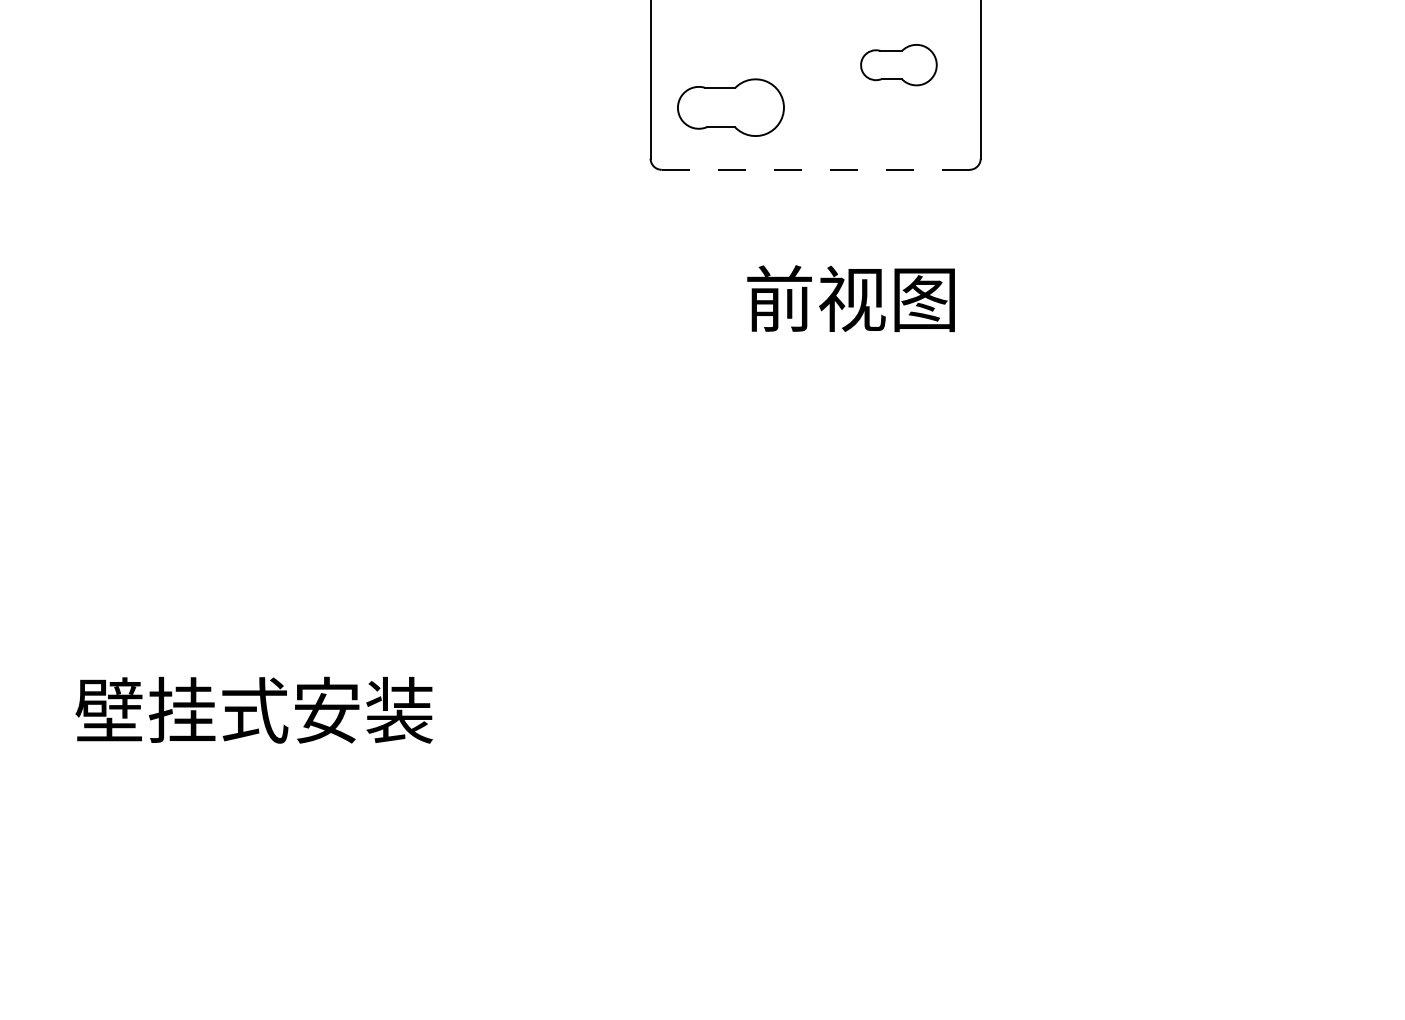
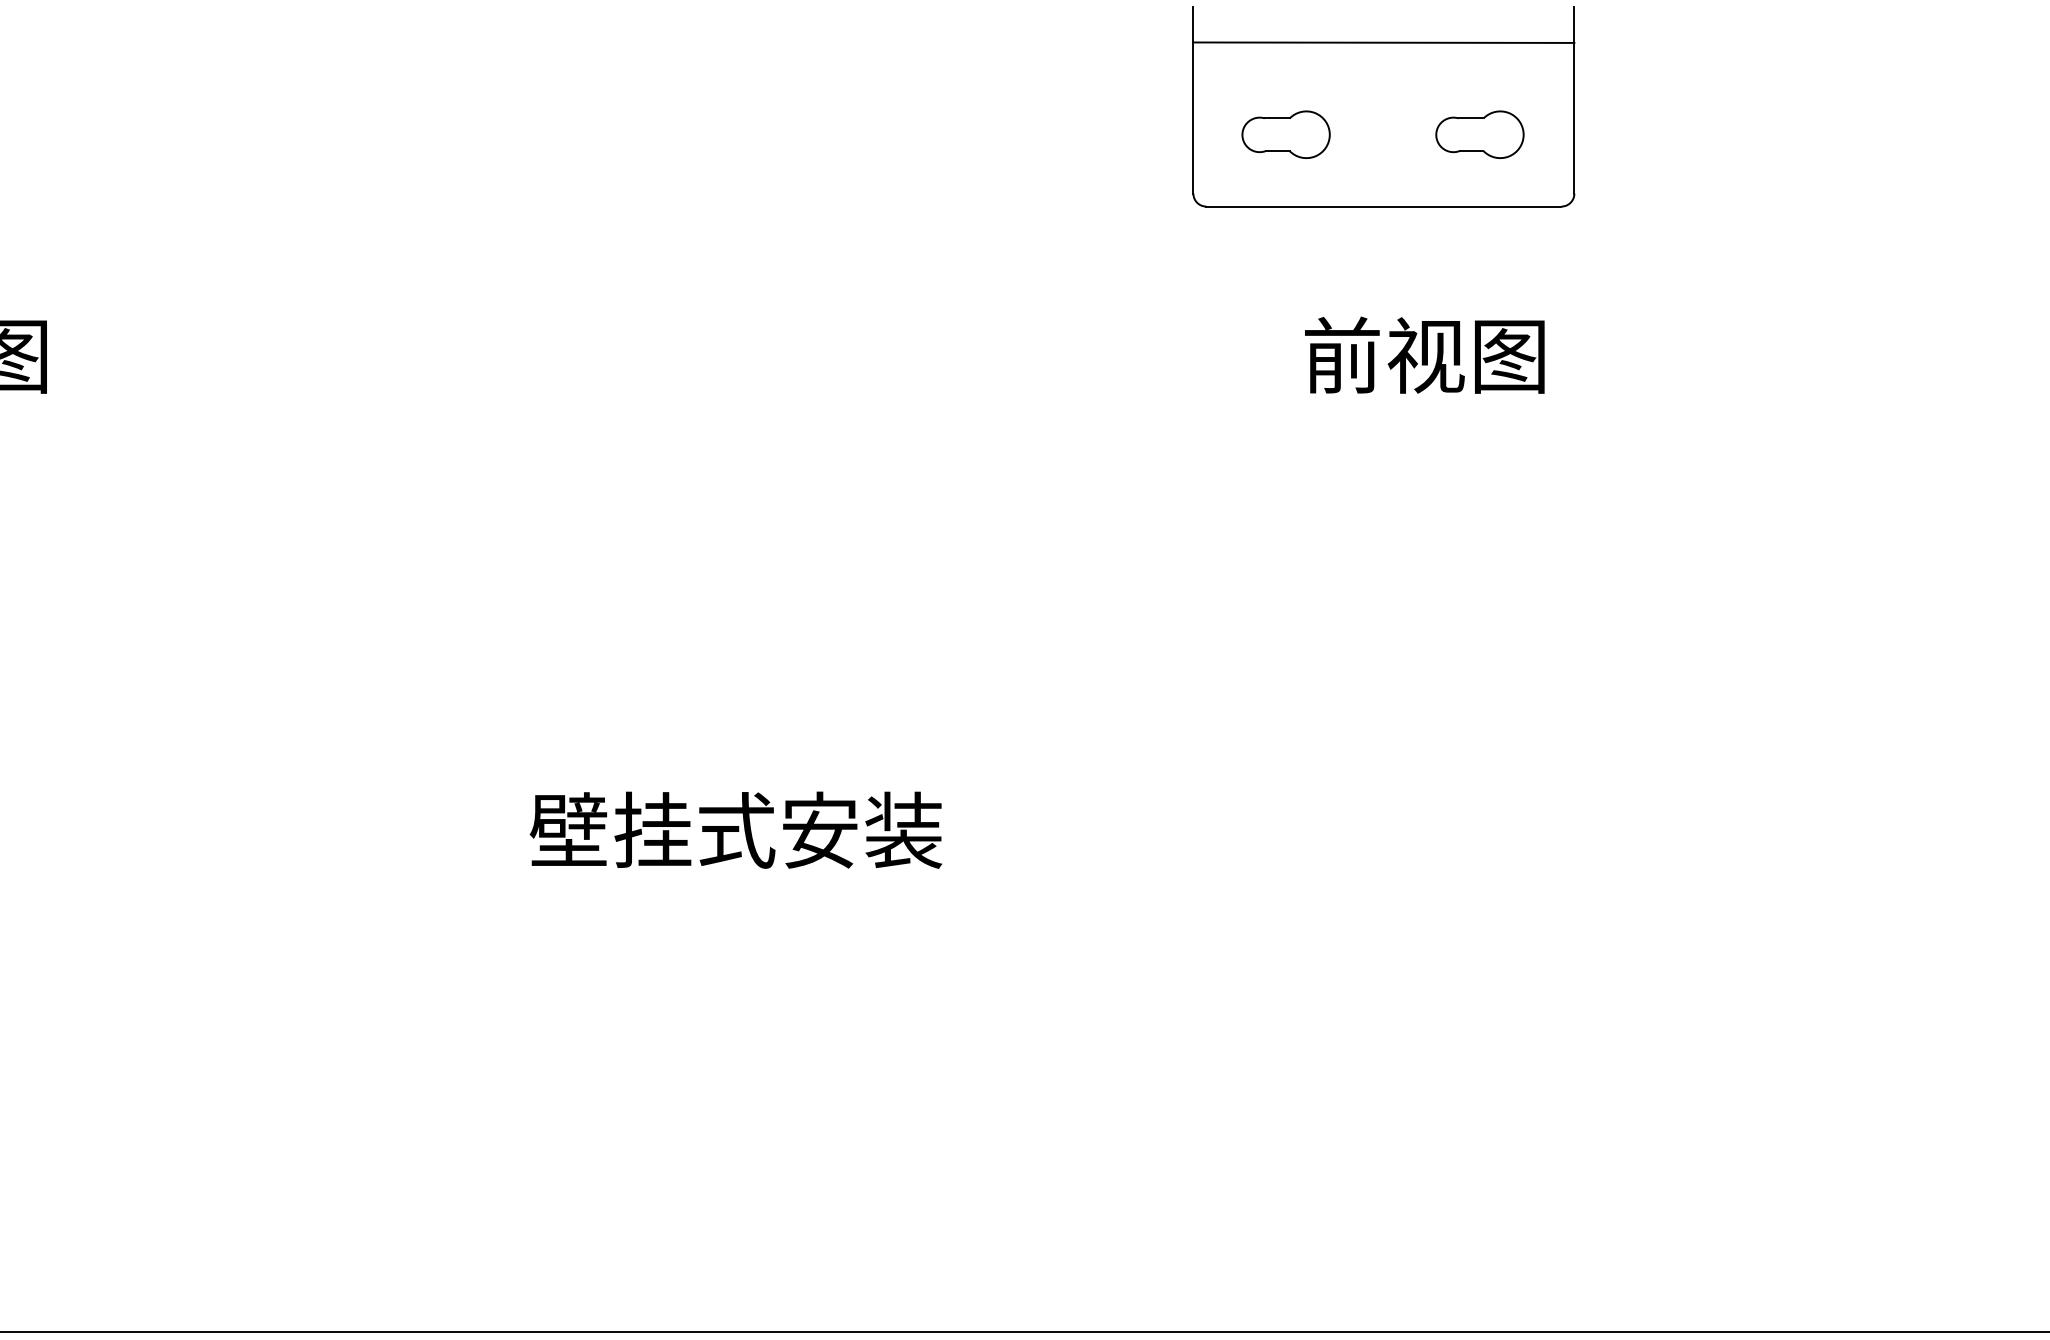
line: (815, 27) -> (1383, 42), added
part: (898, 64) -> (1479, 134), moved
part: (730, 107) -> (1285, 134), size x0.71
line: (815, 169) -> (1383, 206), dashed -> solid

